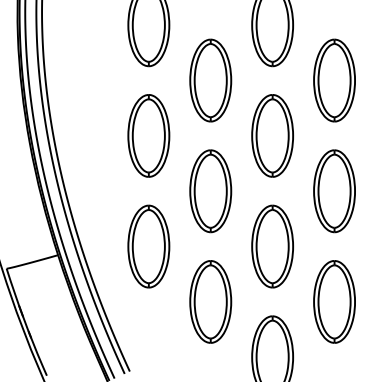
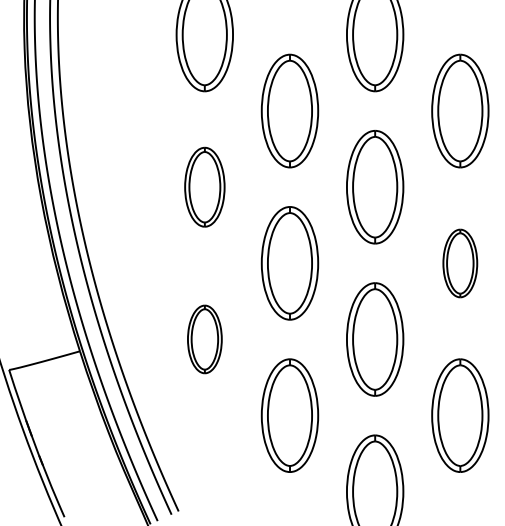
part: (148, 135) -> (204, 186), size x0.7
part: (334, 191) -> (460, 263), size x0.6
part: (148, 246) -> (204, 339), size x0.6

